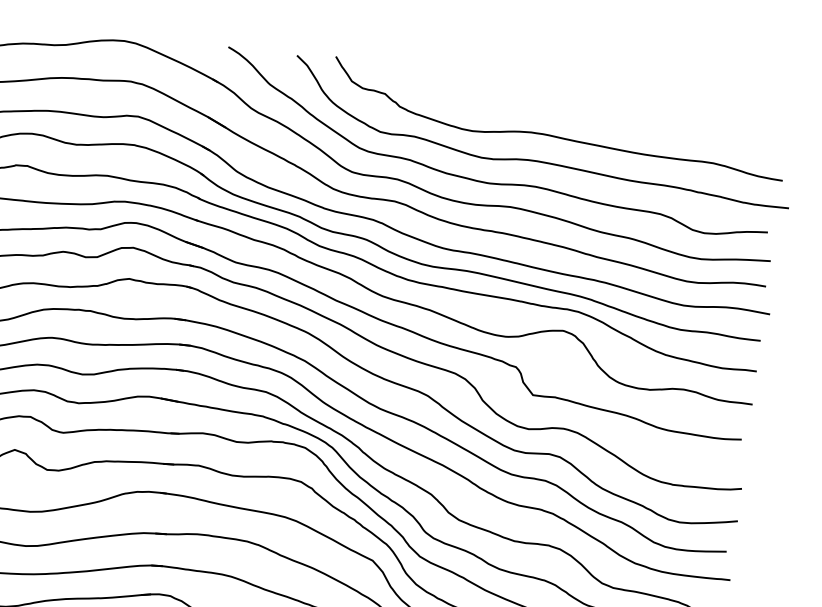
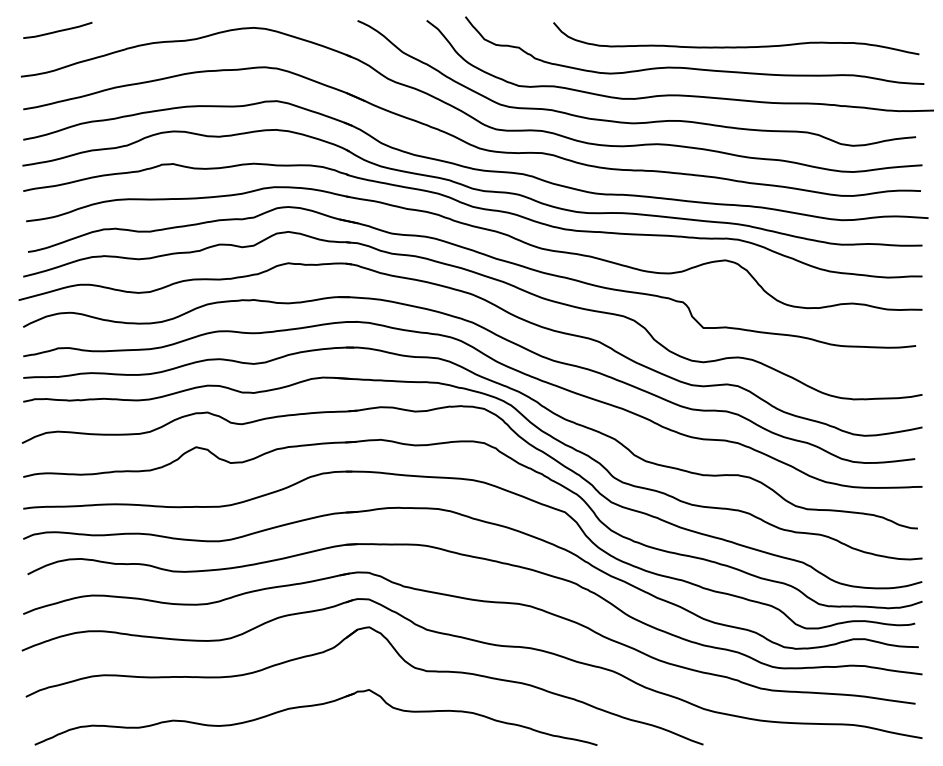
curve: (601, 120) -> (736, 46), added

